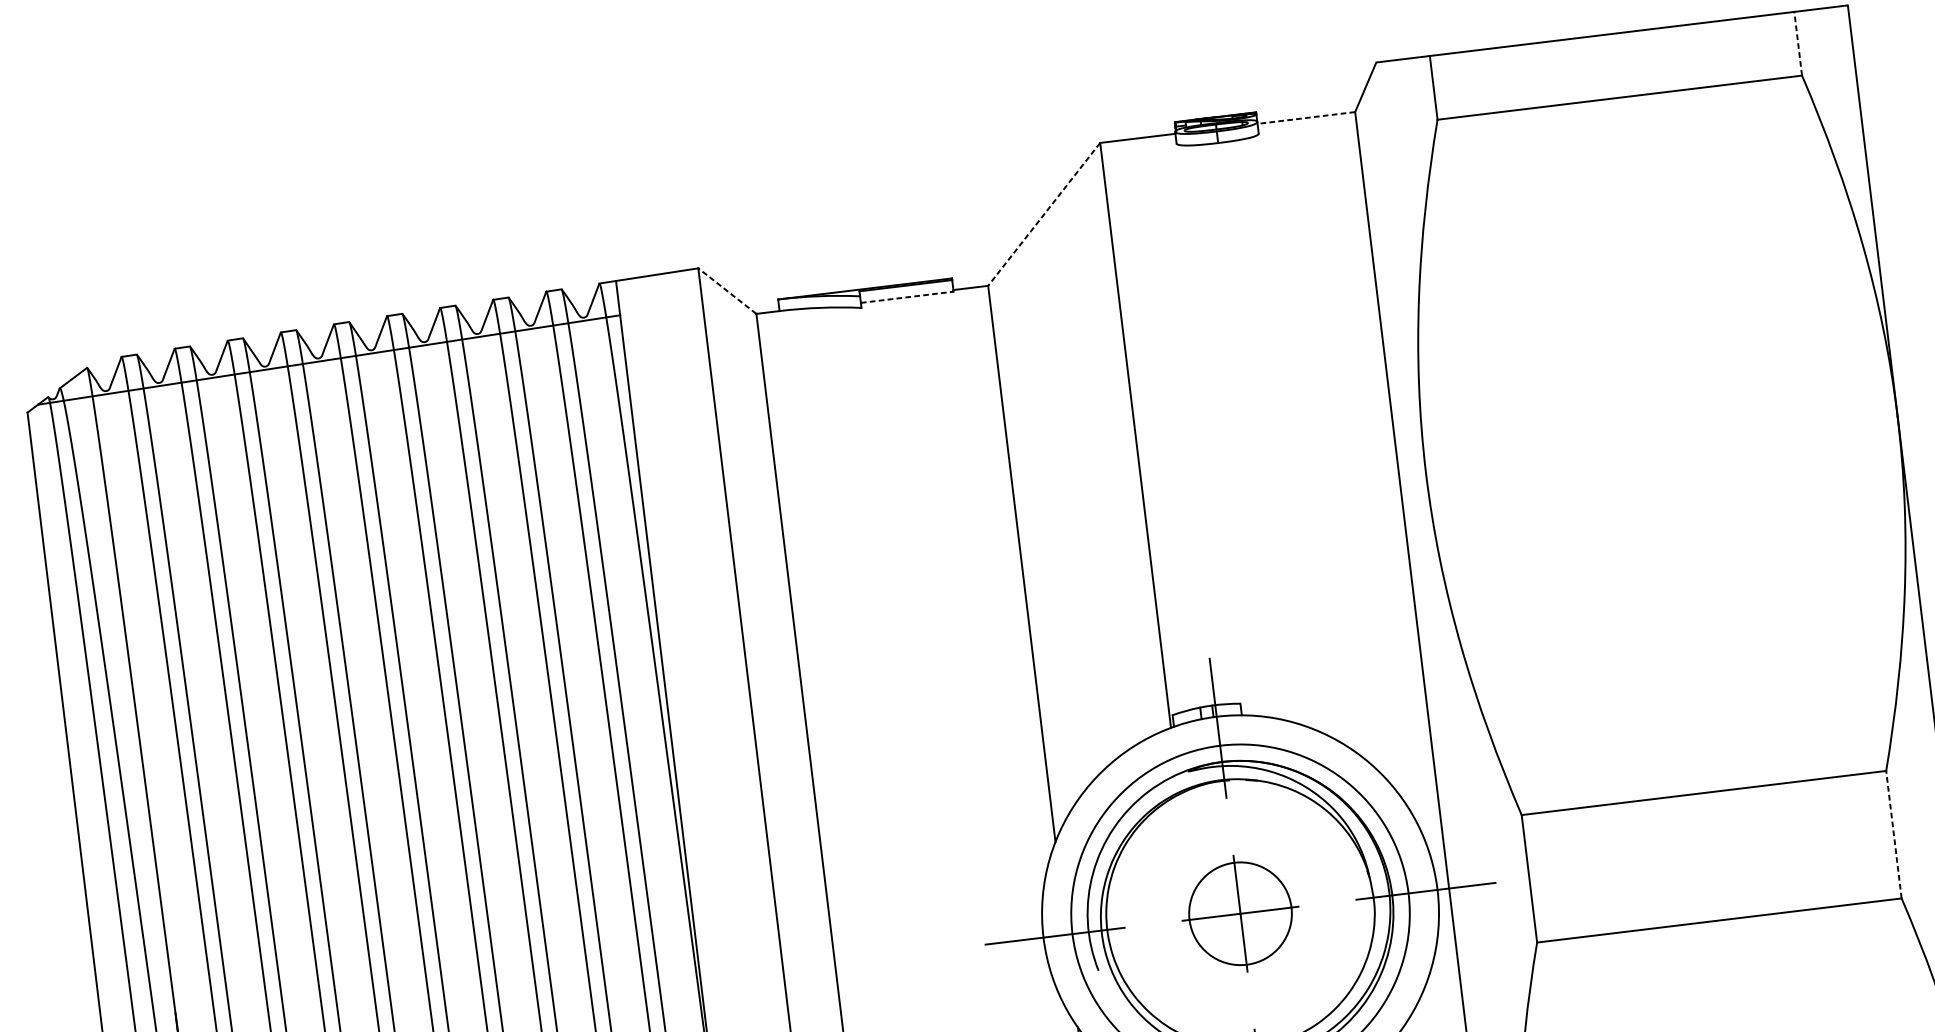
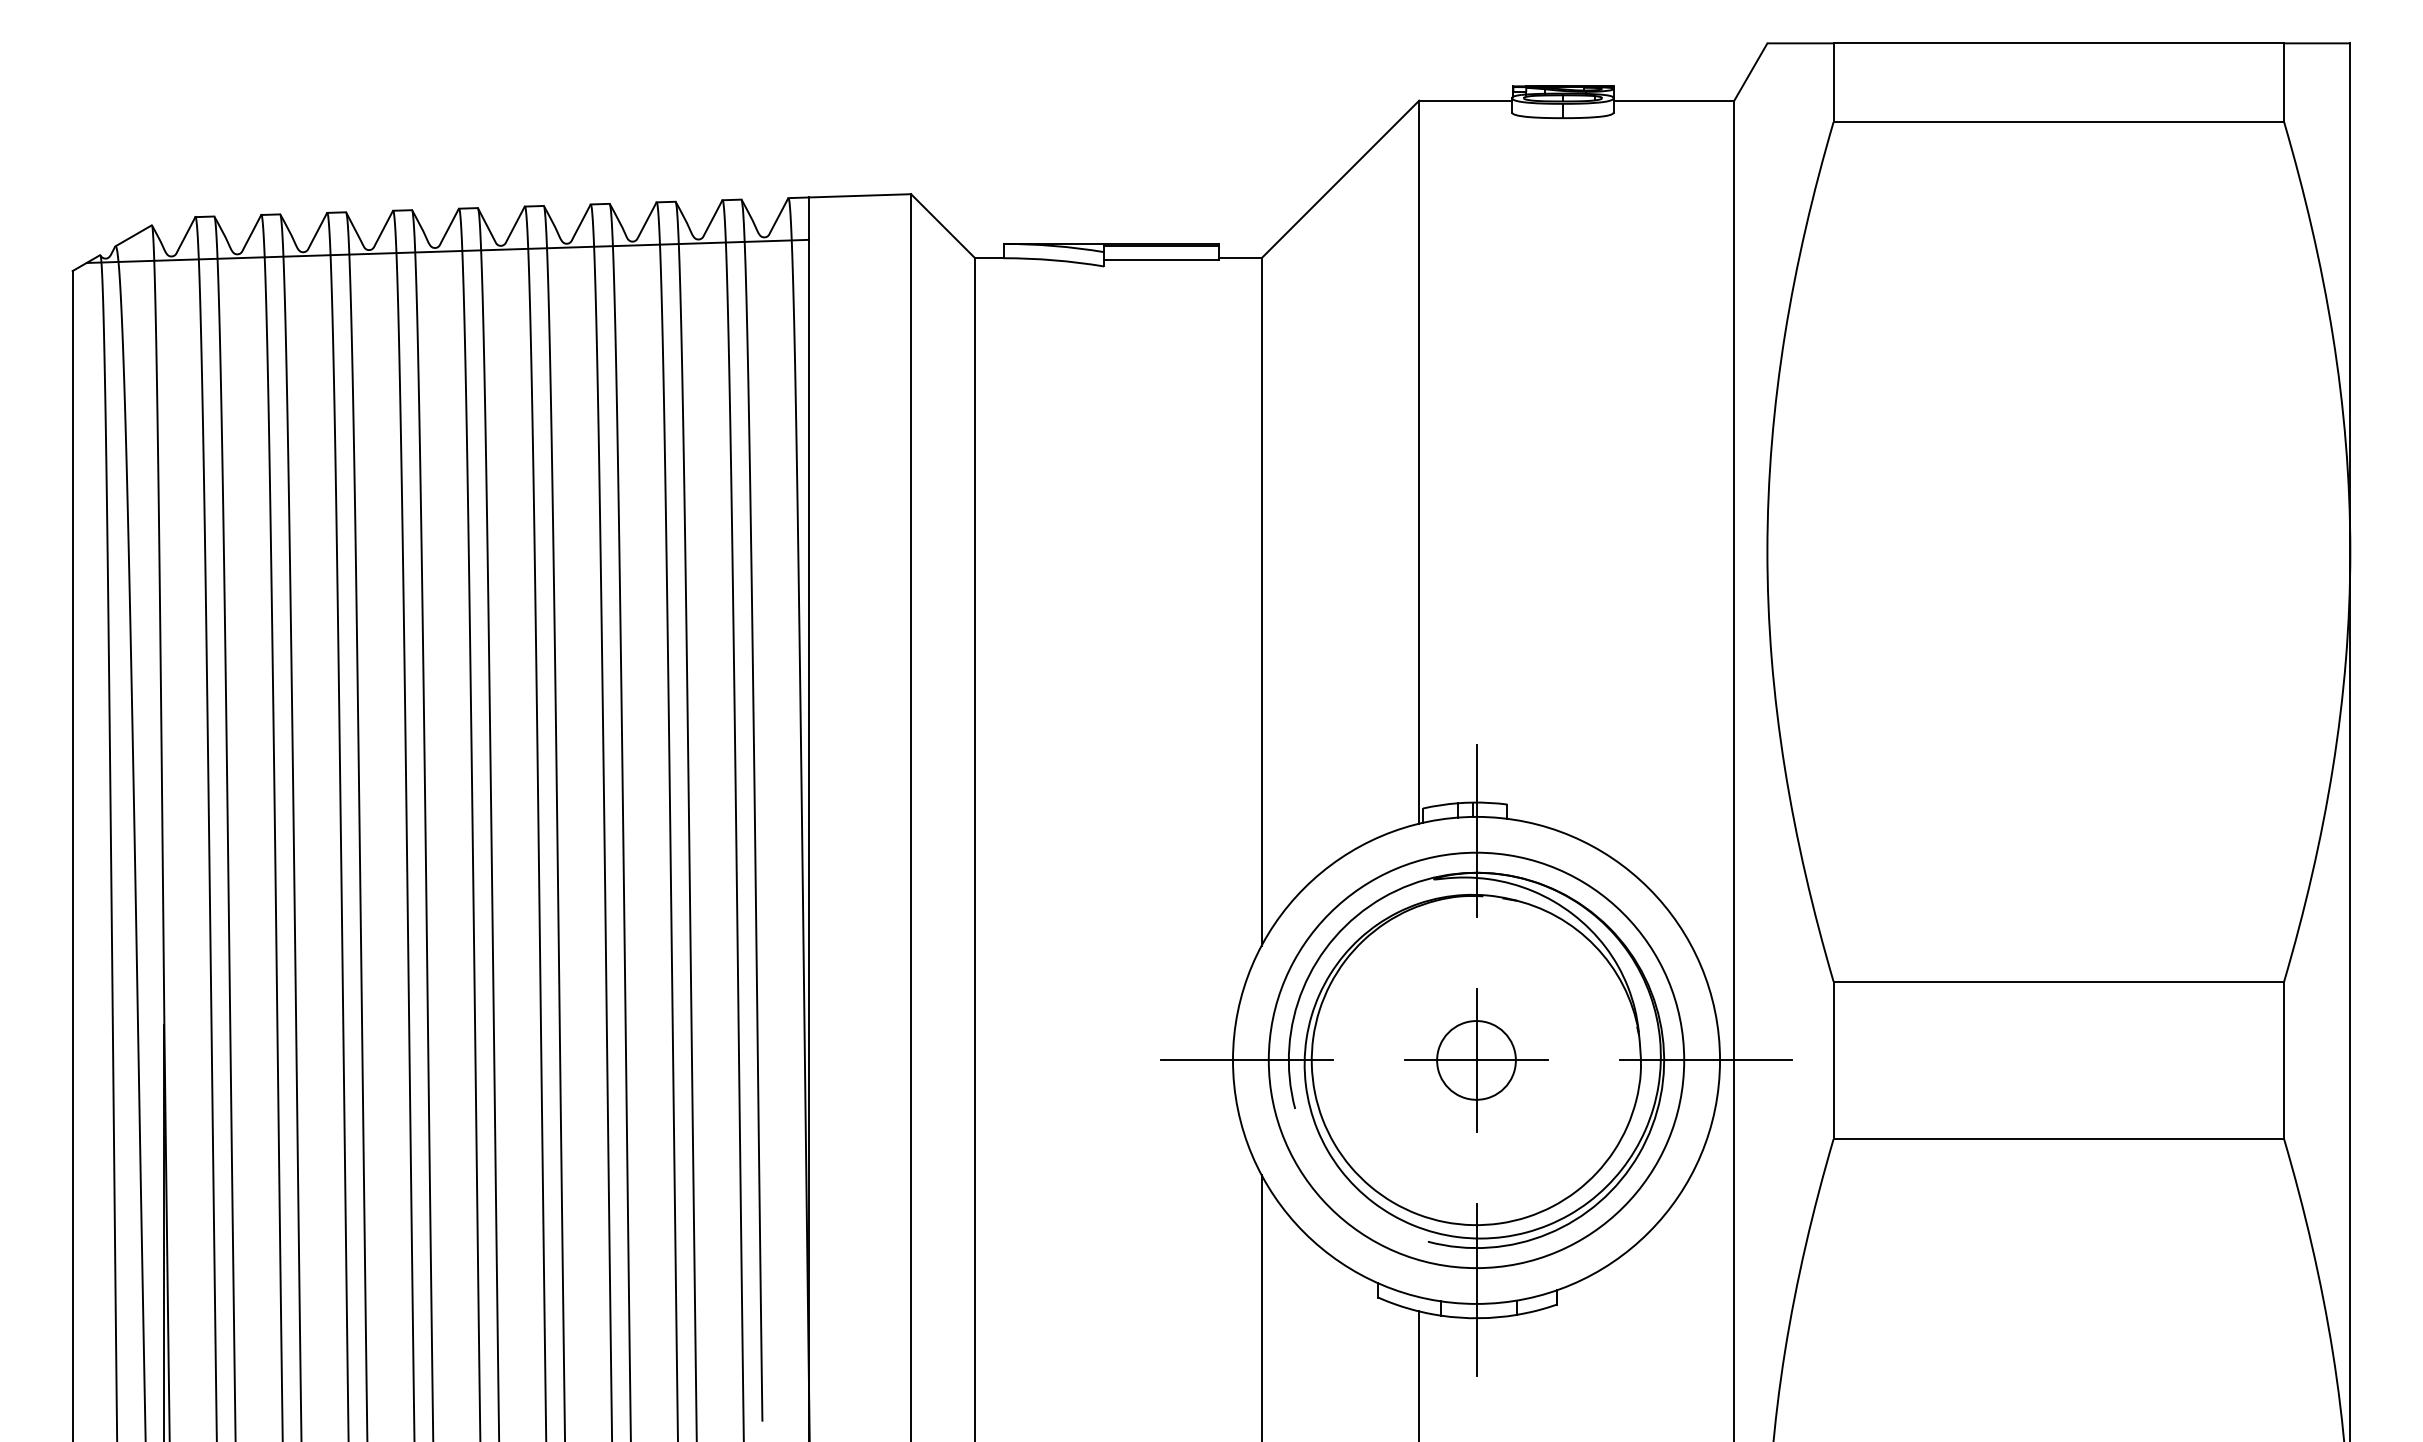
line: (1798, 43) -> (2284, 82), dashed -> solid
line: (1305, 117) -> (1673, 100), dashed -> solid
line: (1044, 214) -> (1340, 179), dashed -> solid
line: (726, 290) -> (942, 225), dashed -> solid
line: (907, 297) -> (1161, 260), dashed -> solid
line: (1894, 834) -> (2284, 1060), dashed -> solid
circle: (1240, 913) -> (1476, 1060), size x0.62

